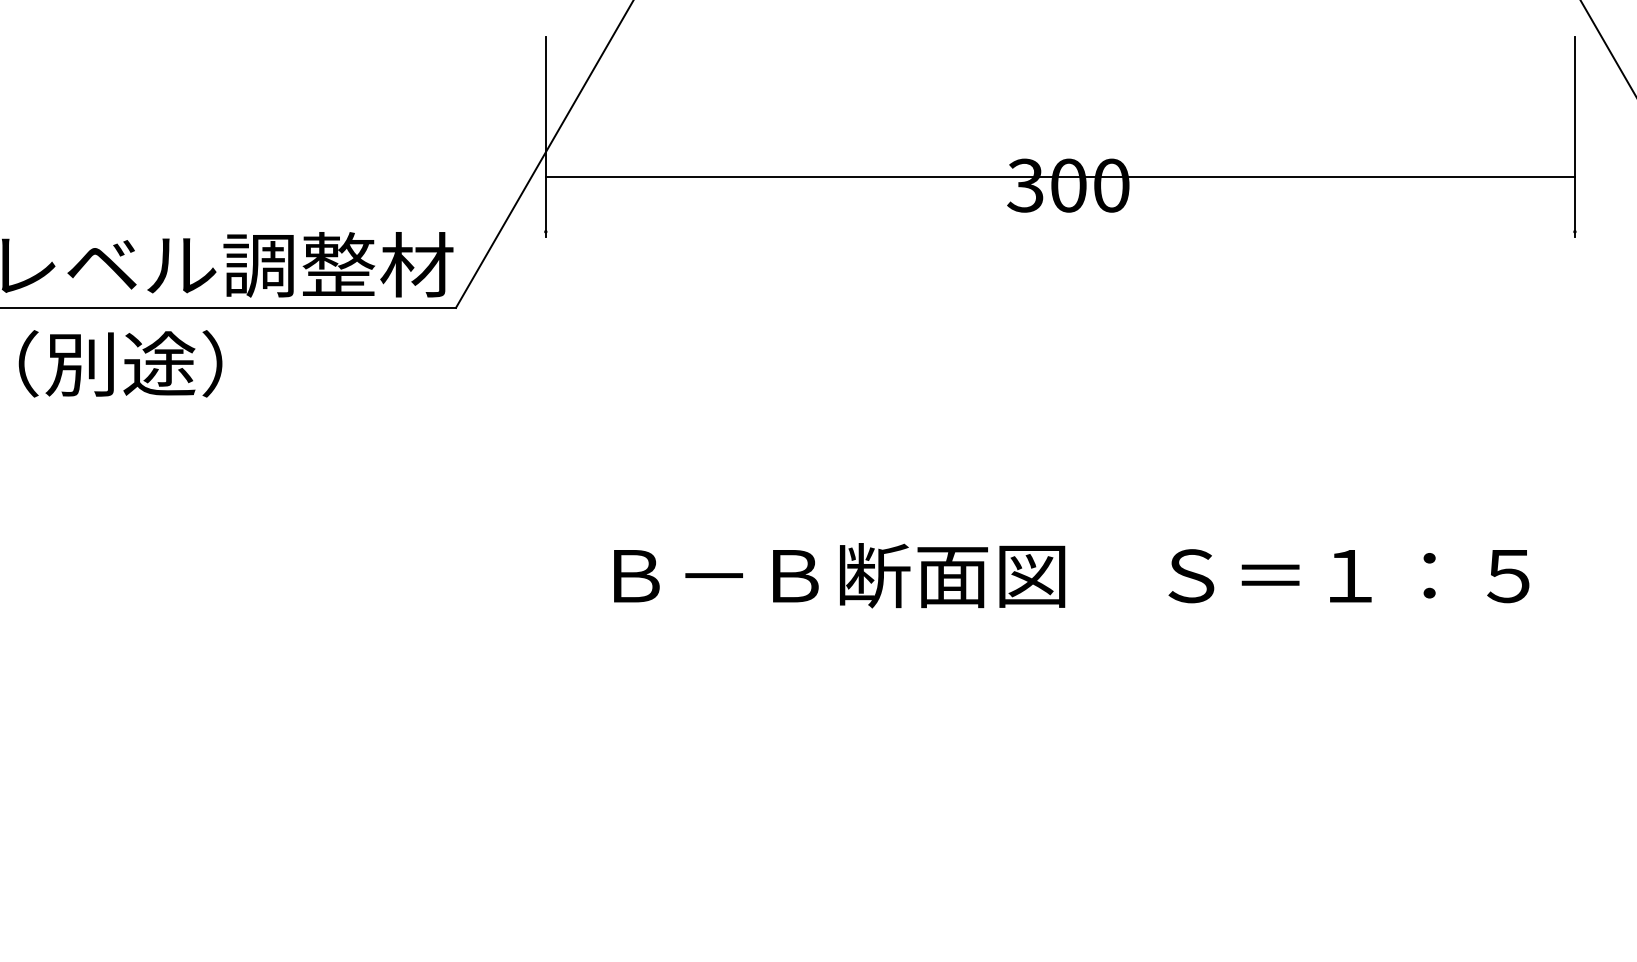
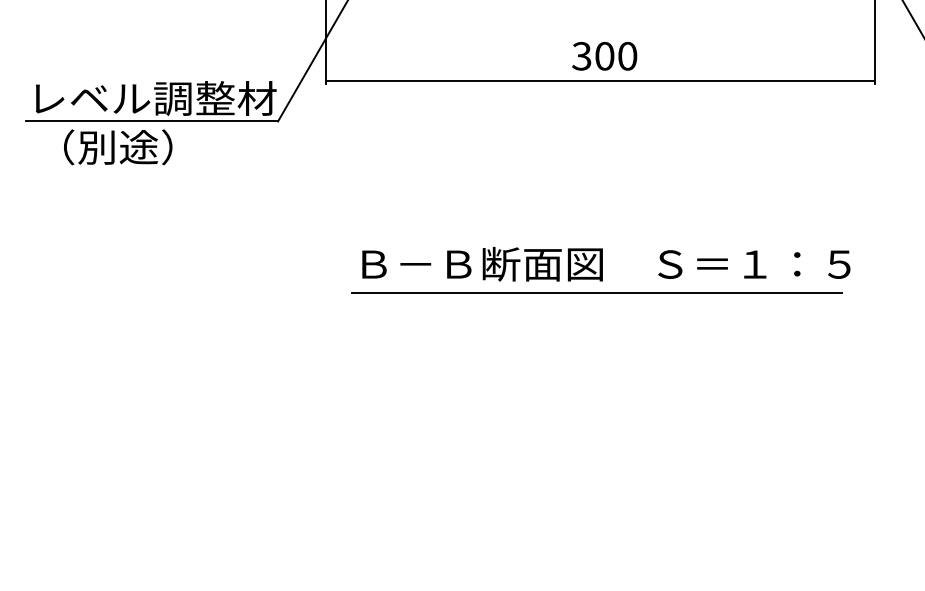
line: (1058, 176) -> (599, 80), moved
text: (121, 364) -> (118, 147), moved
line: (1053, 628) -> (596, 292), added

